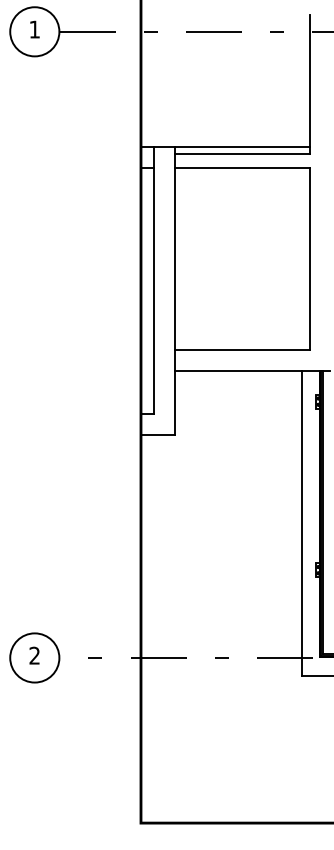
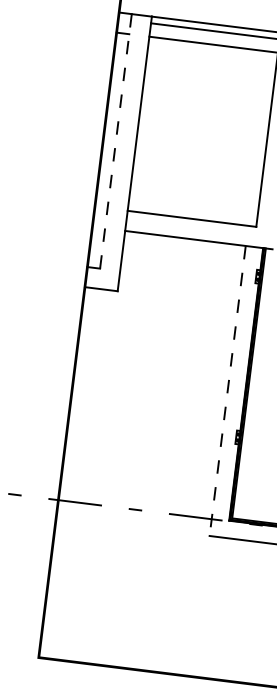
line: (154, 279) -> (116, 140), solid -> dashed
line: (301, 523) -> (227, 390), solid -> dashed

